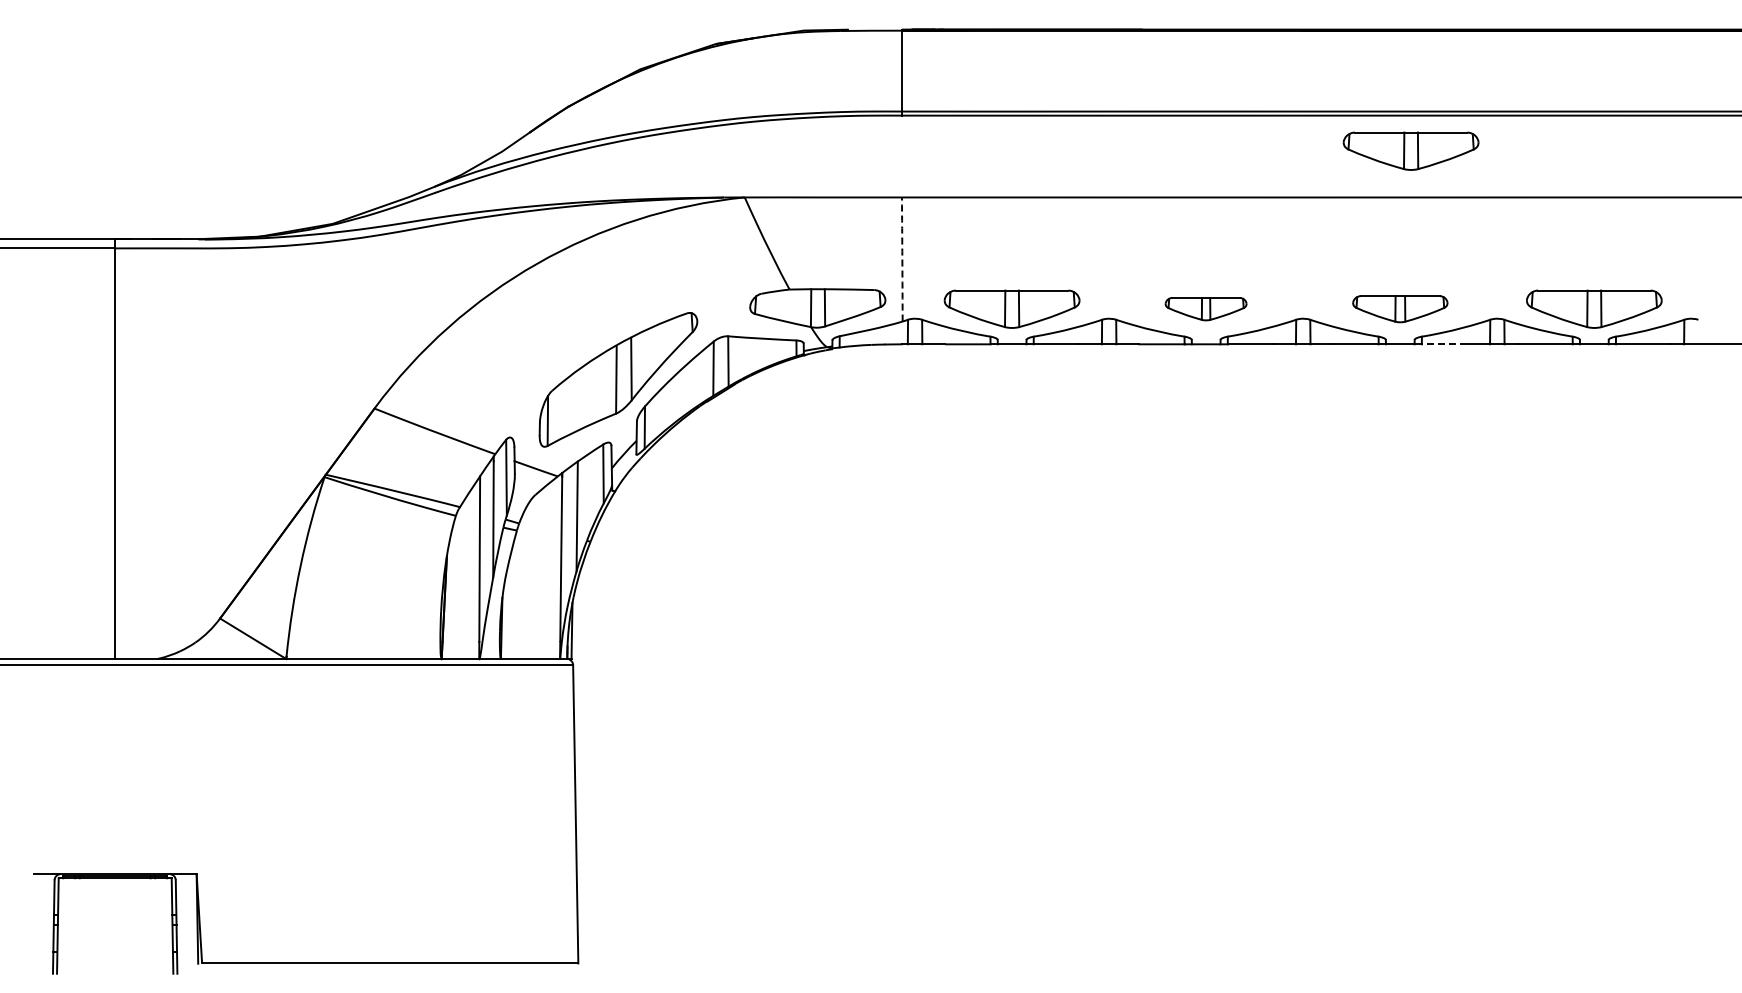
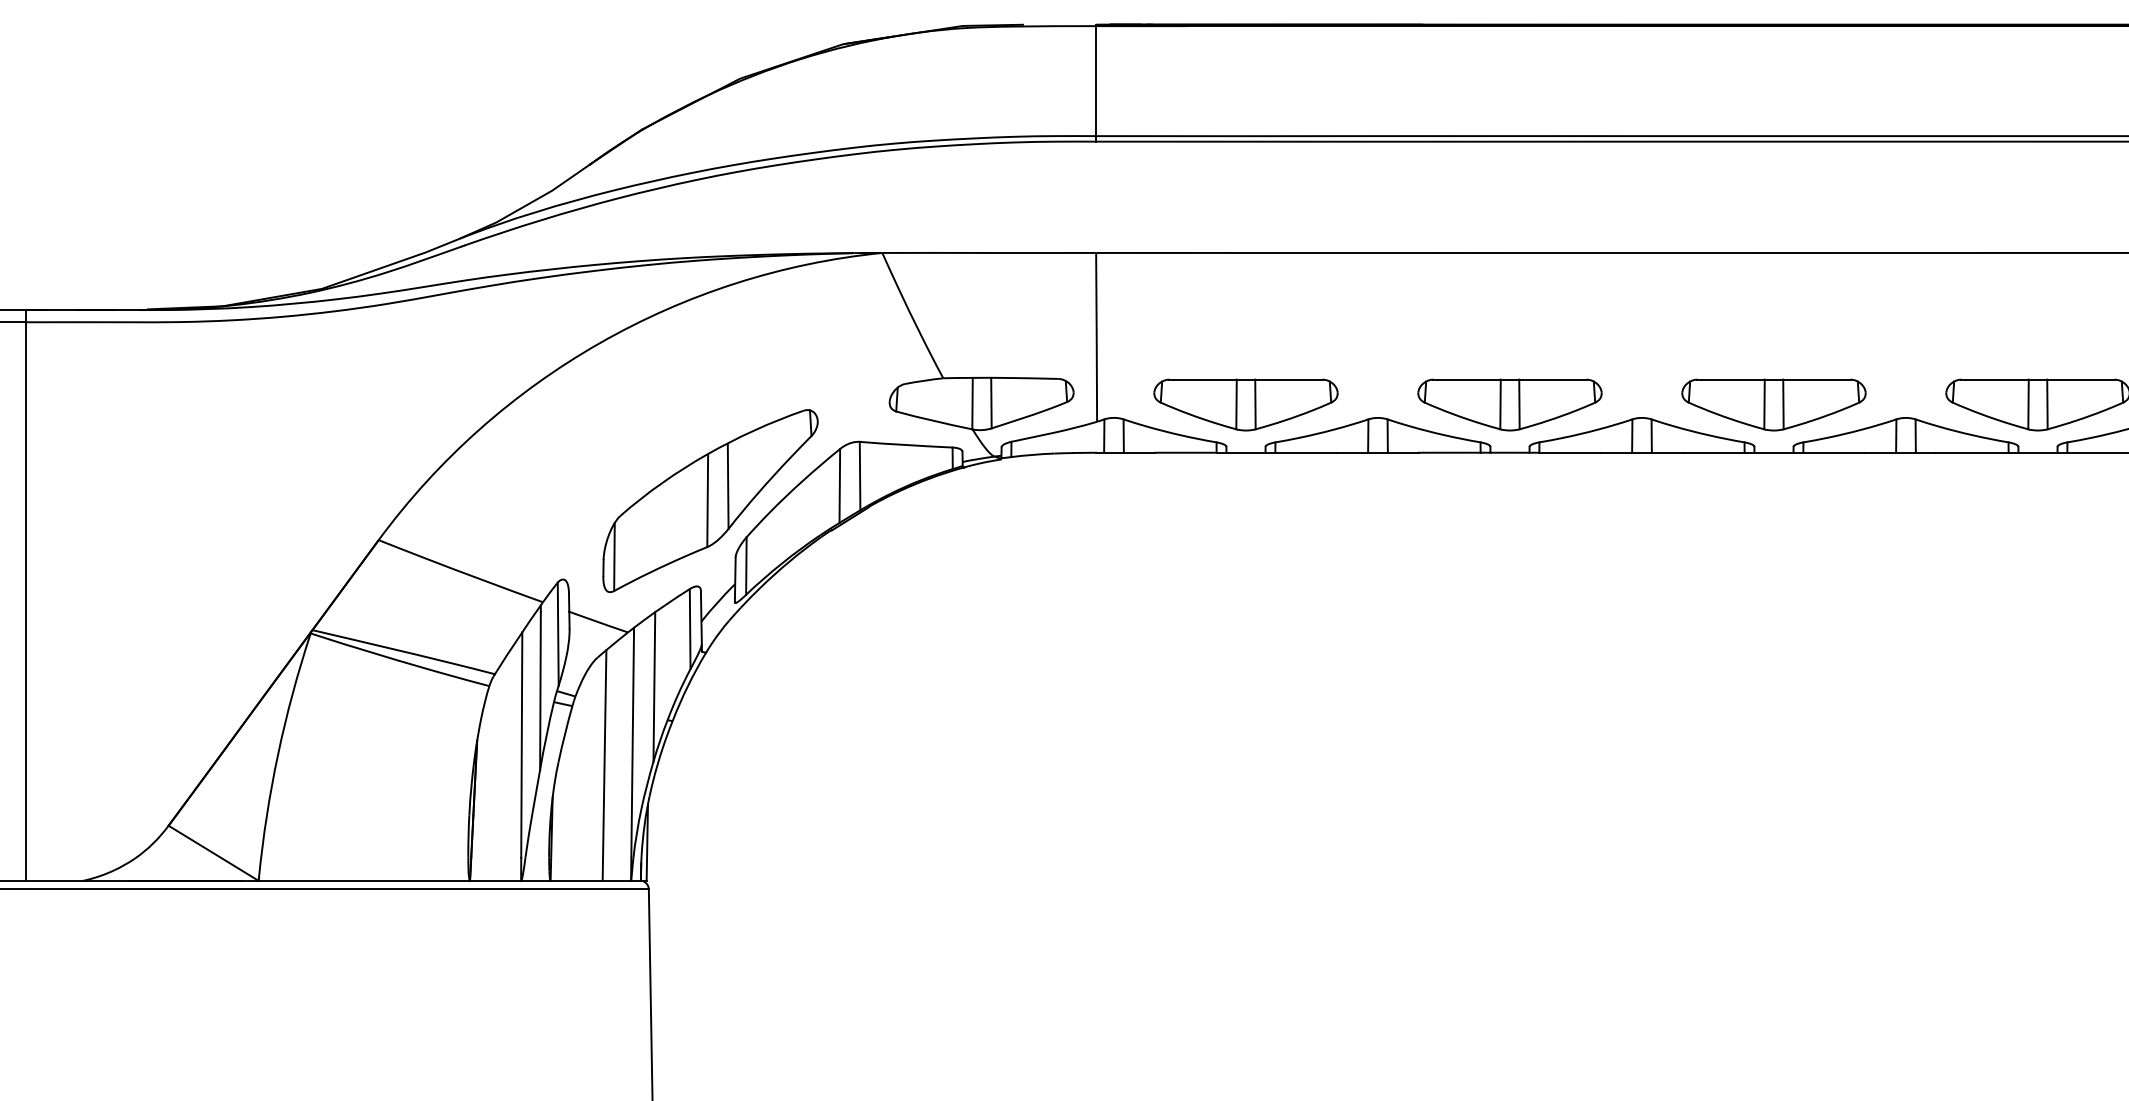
part: (1410, 150) -> (1787, 189), removed
arc: (902, 259) -> (1096, 337), dashed -> solid
part: (1205, 308) -> (1509, 404), size x1.67
part: (1400, 308) -> (1774, 404), size x1.43
line: (1444, 344) -> (1834, 452), dashed -> solid
line: (540, 574) -> (604, 765), added

